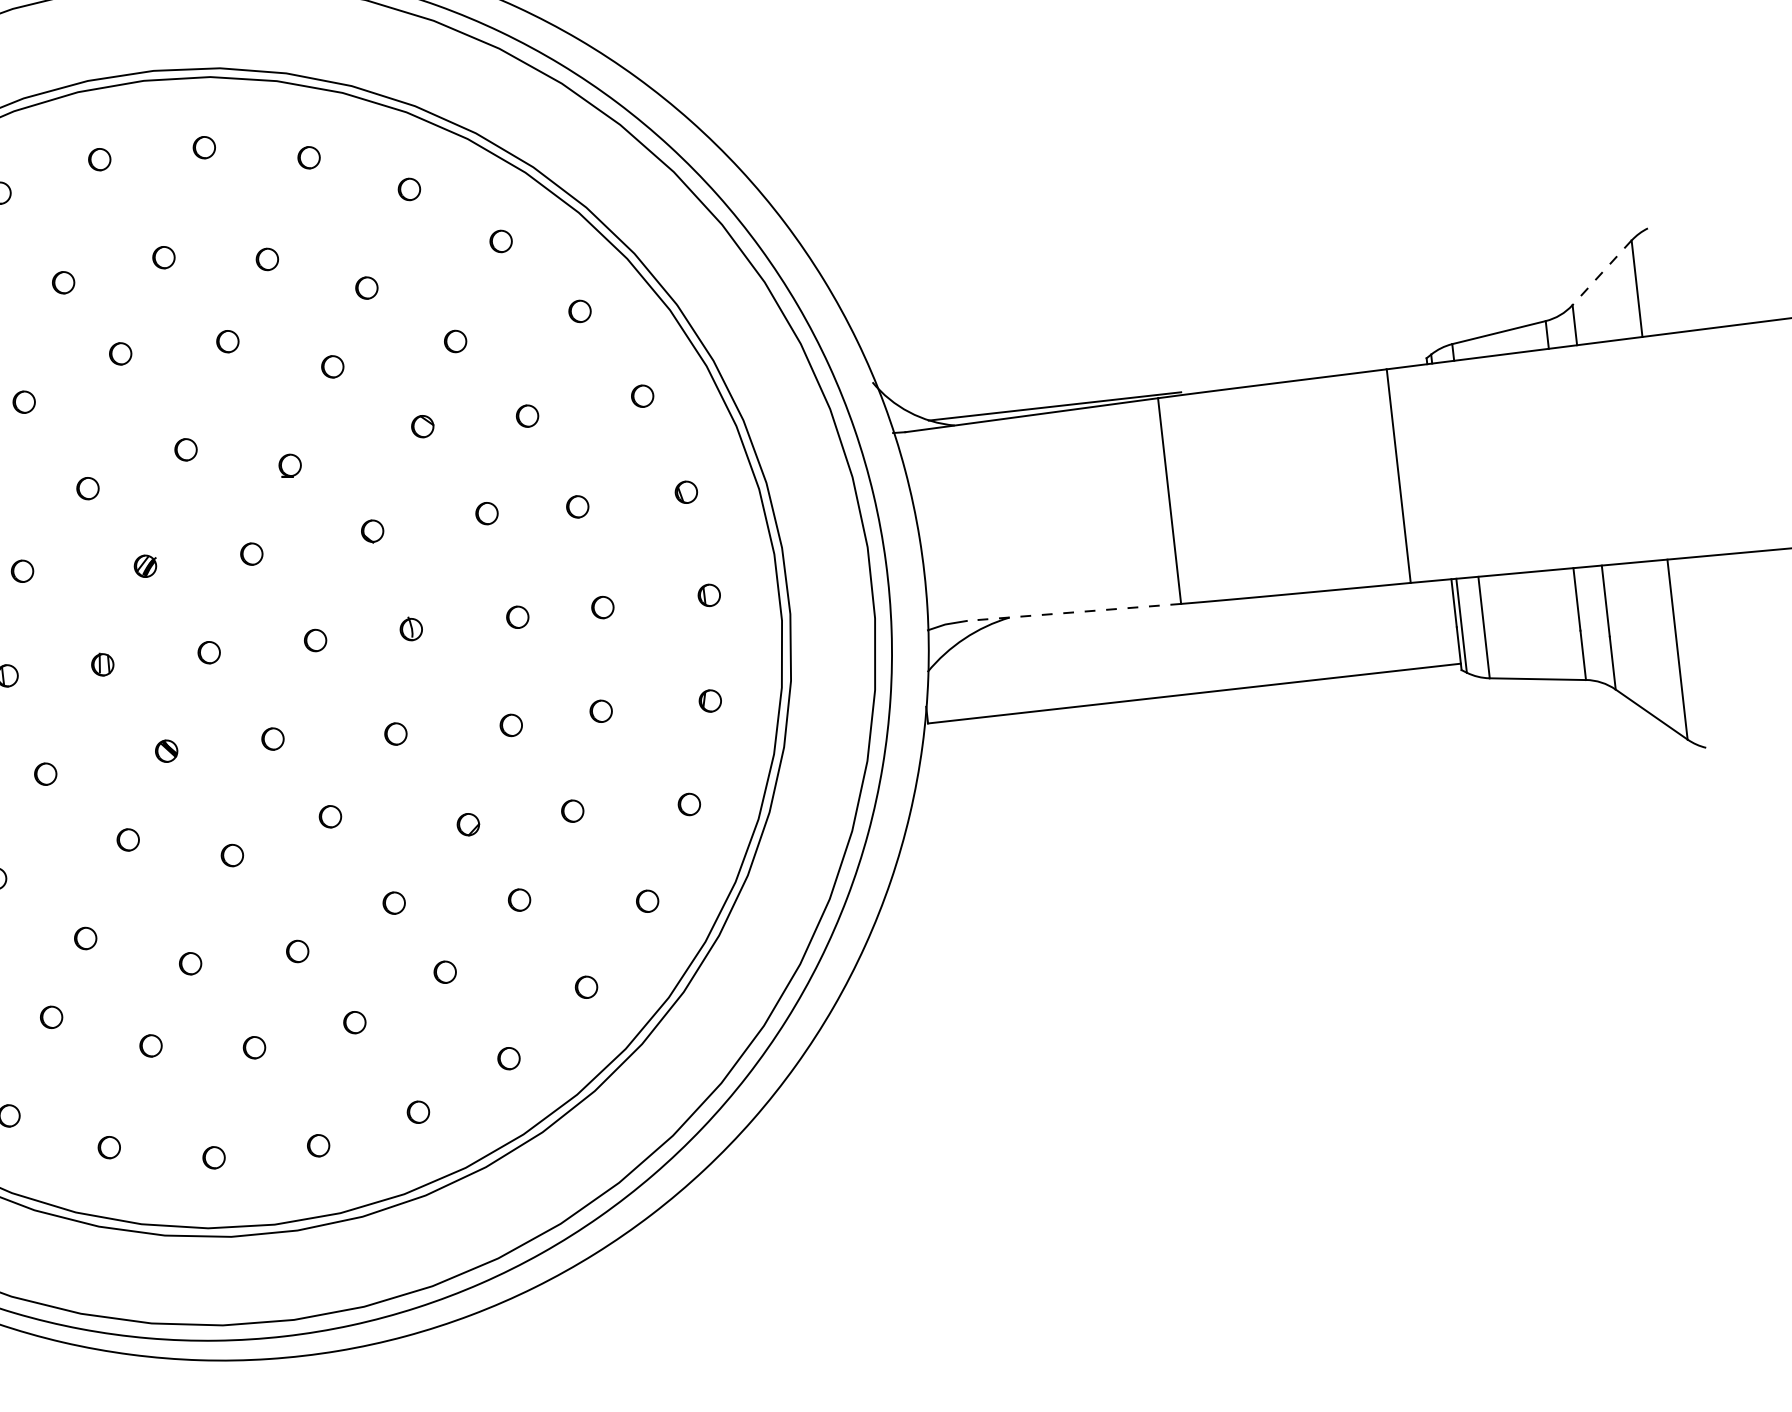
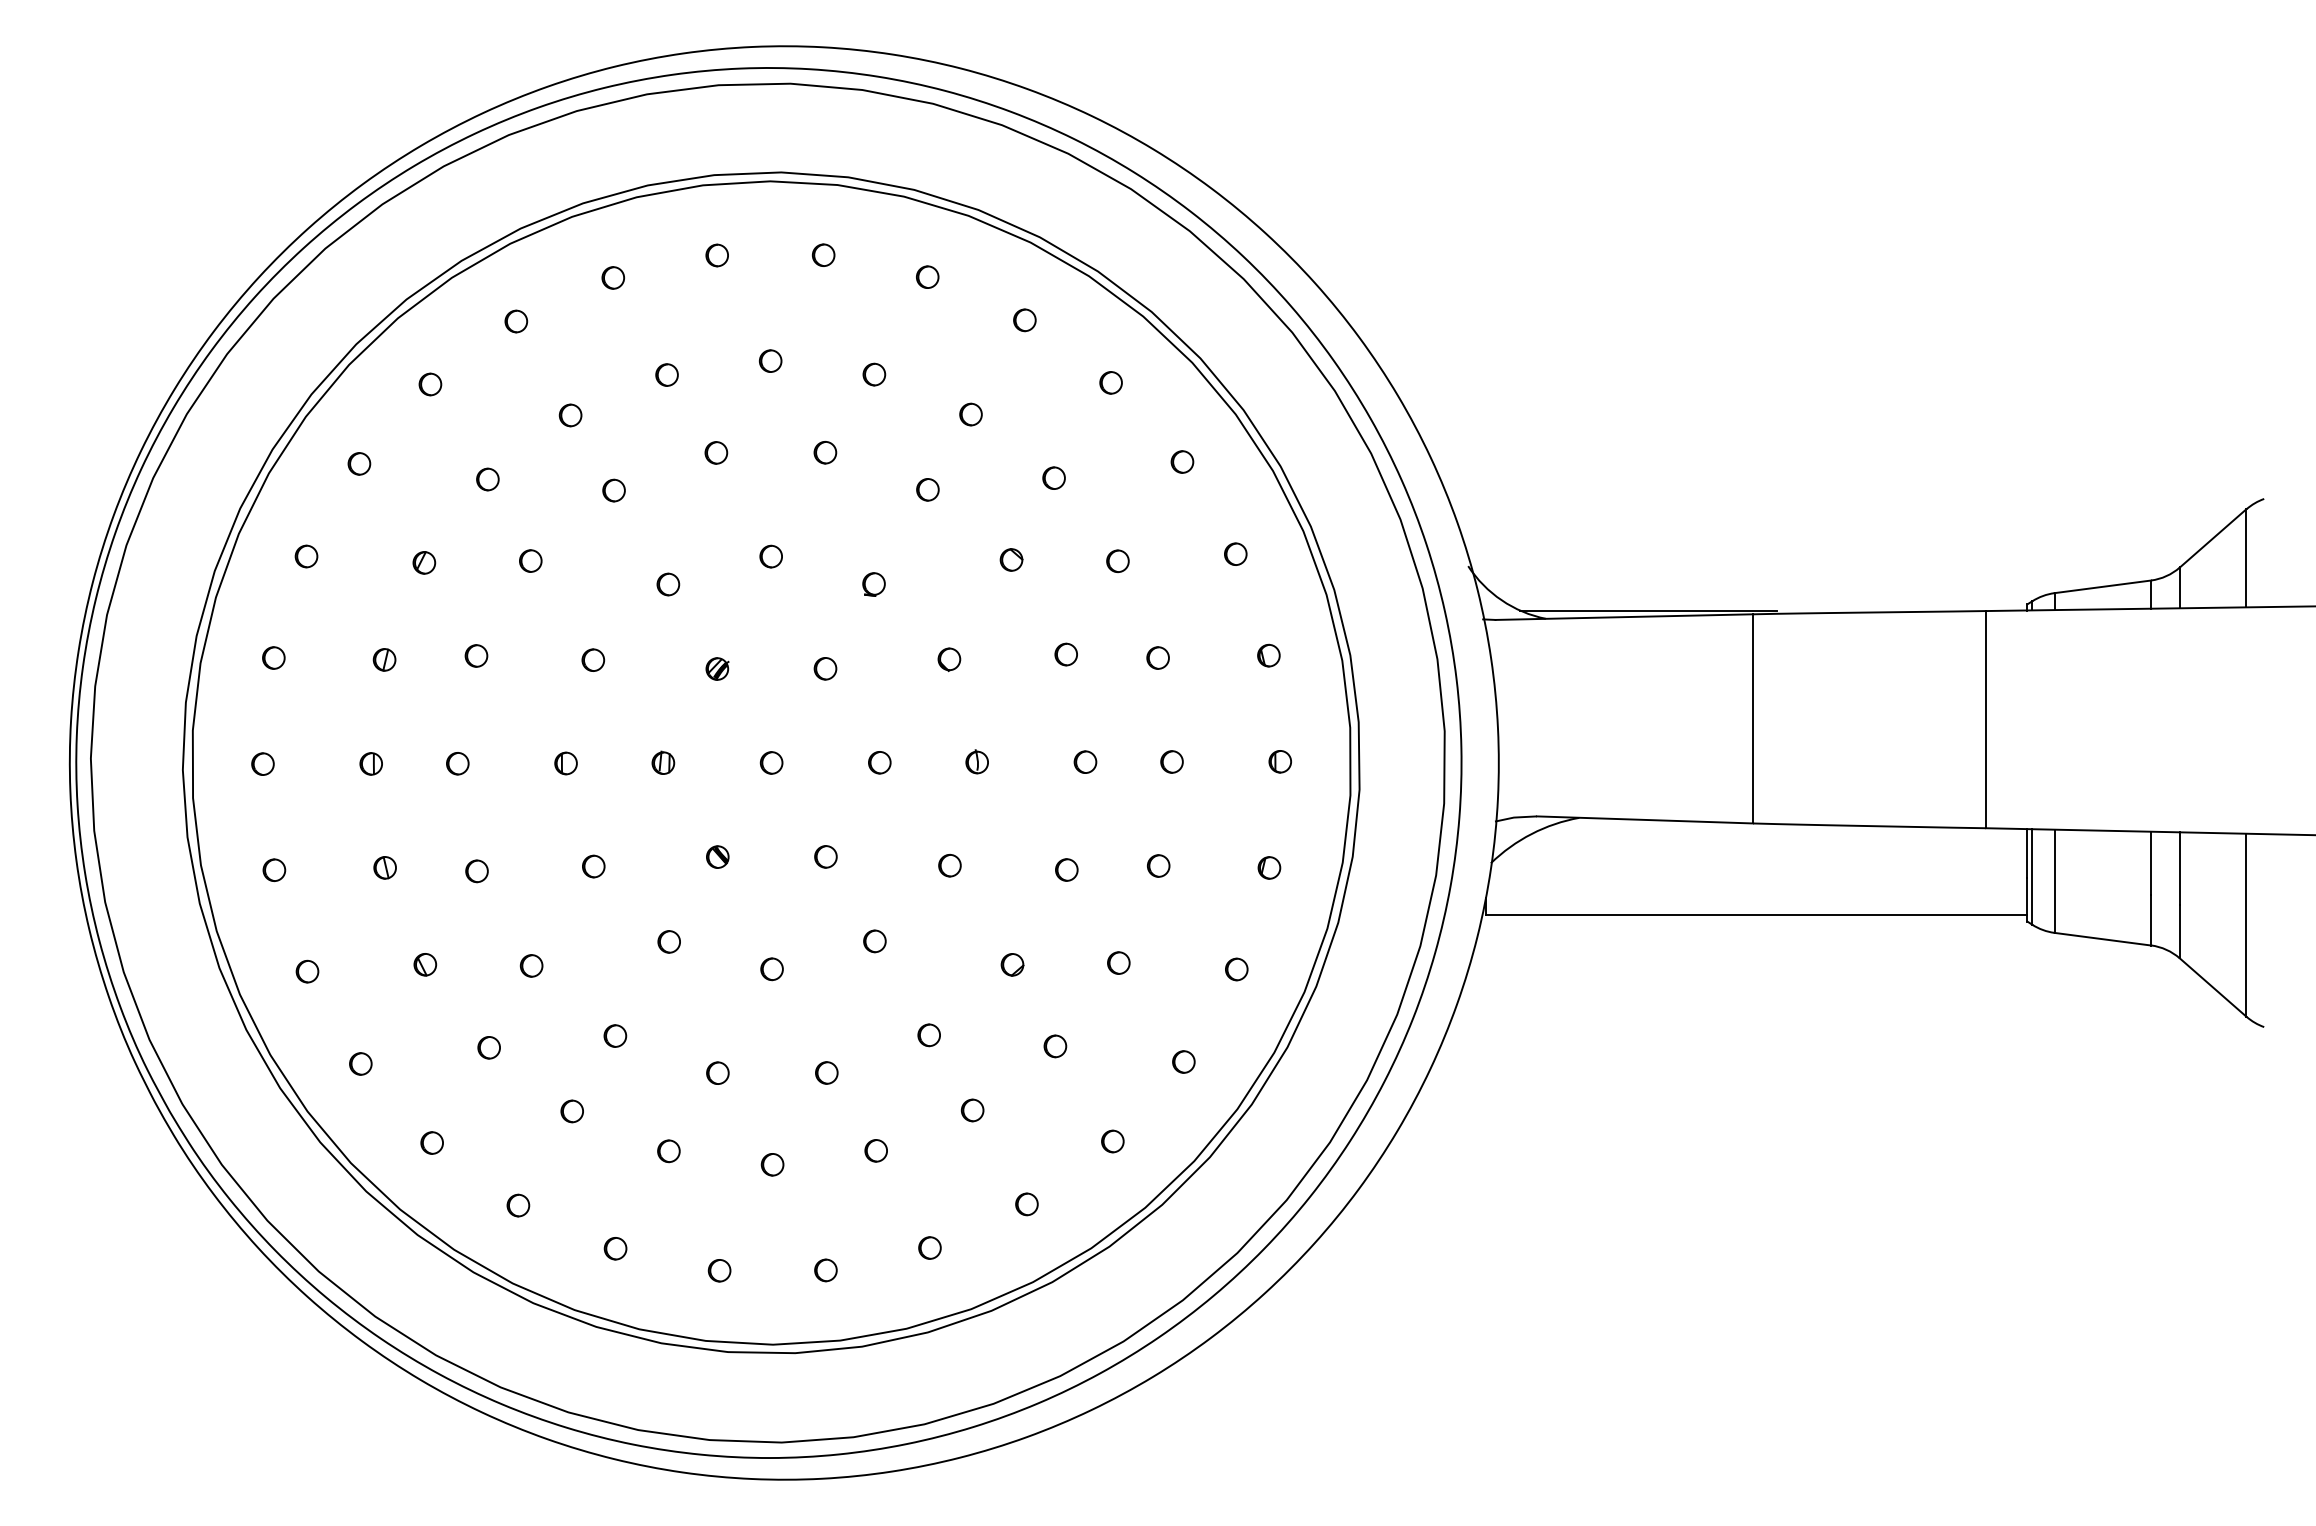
line: (1601, 273) -> (2212, 538), dashed -> solid
line: (1073, 612) -> (1644, 819), dashed -> solid

